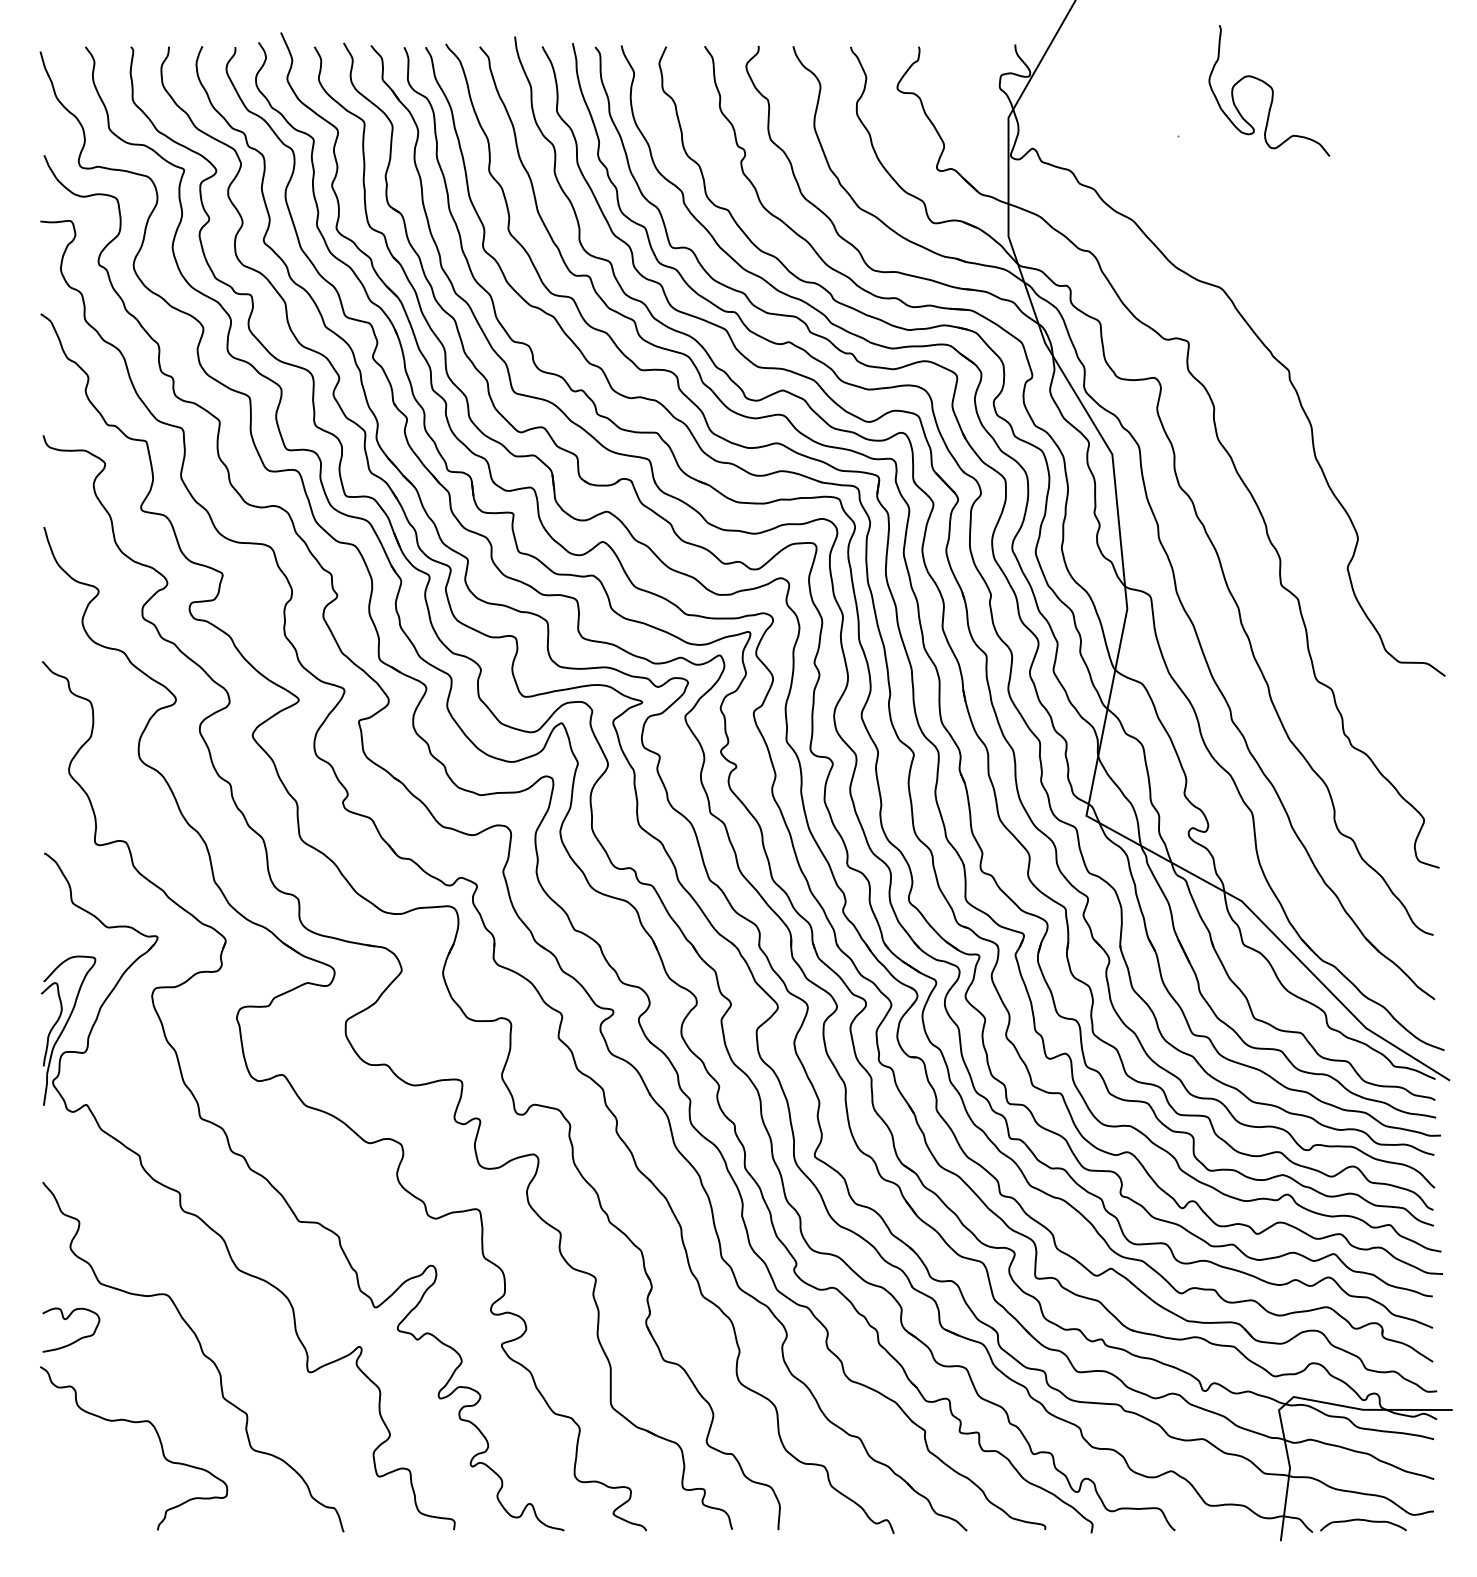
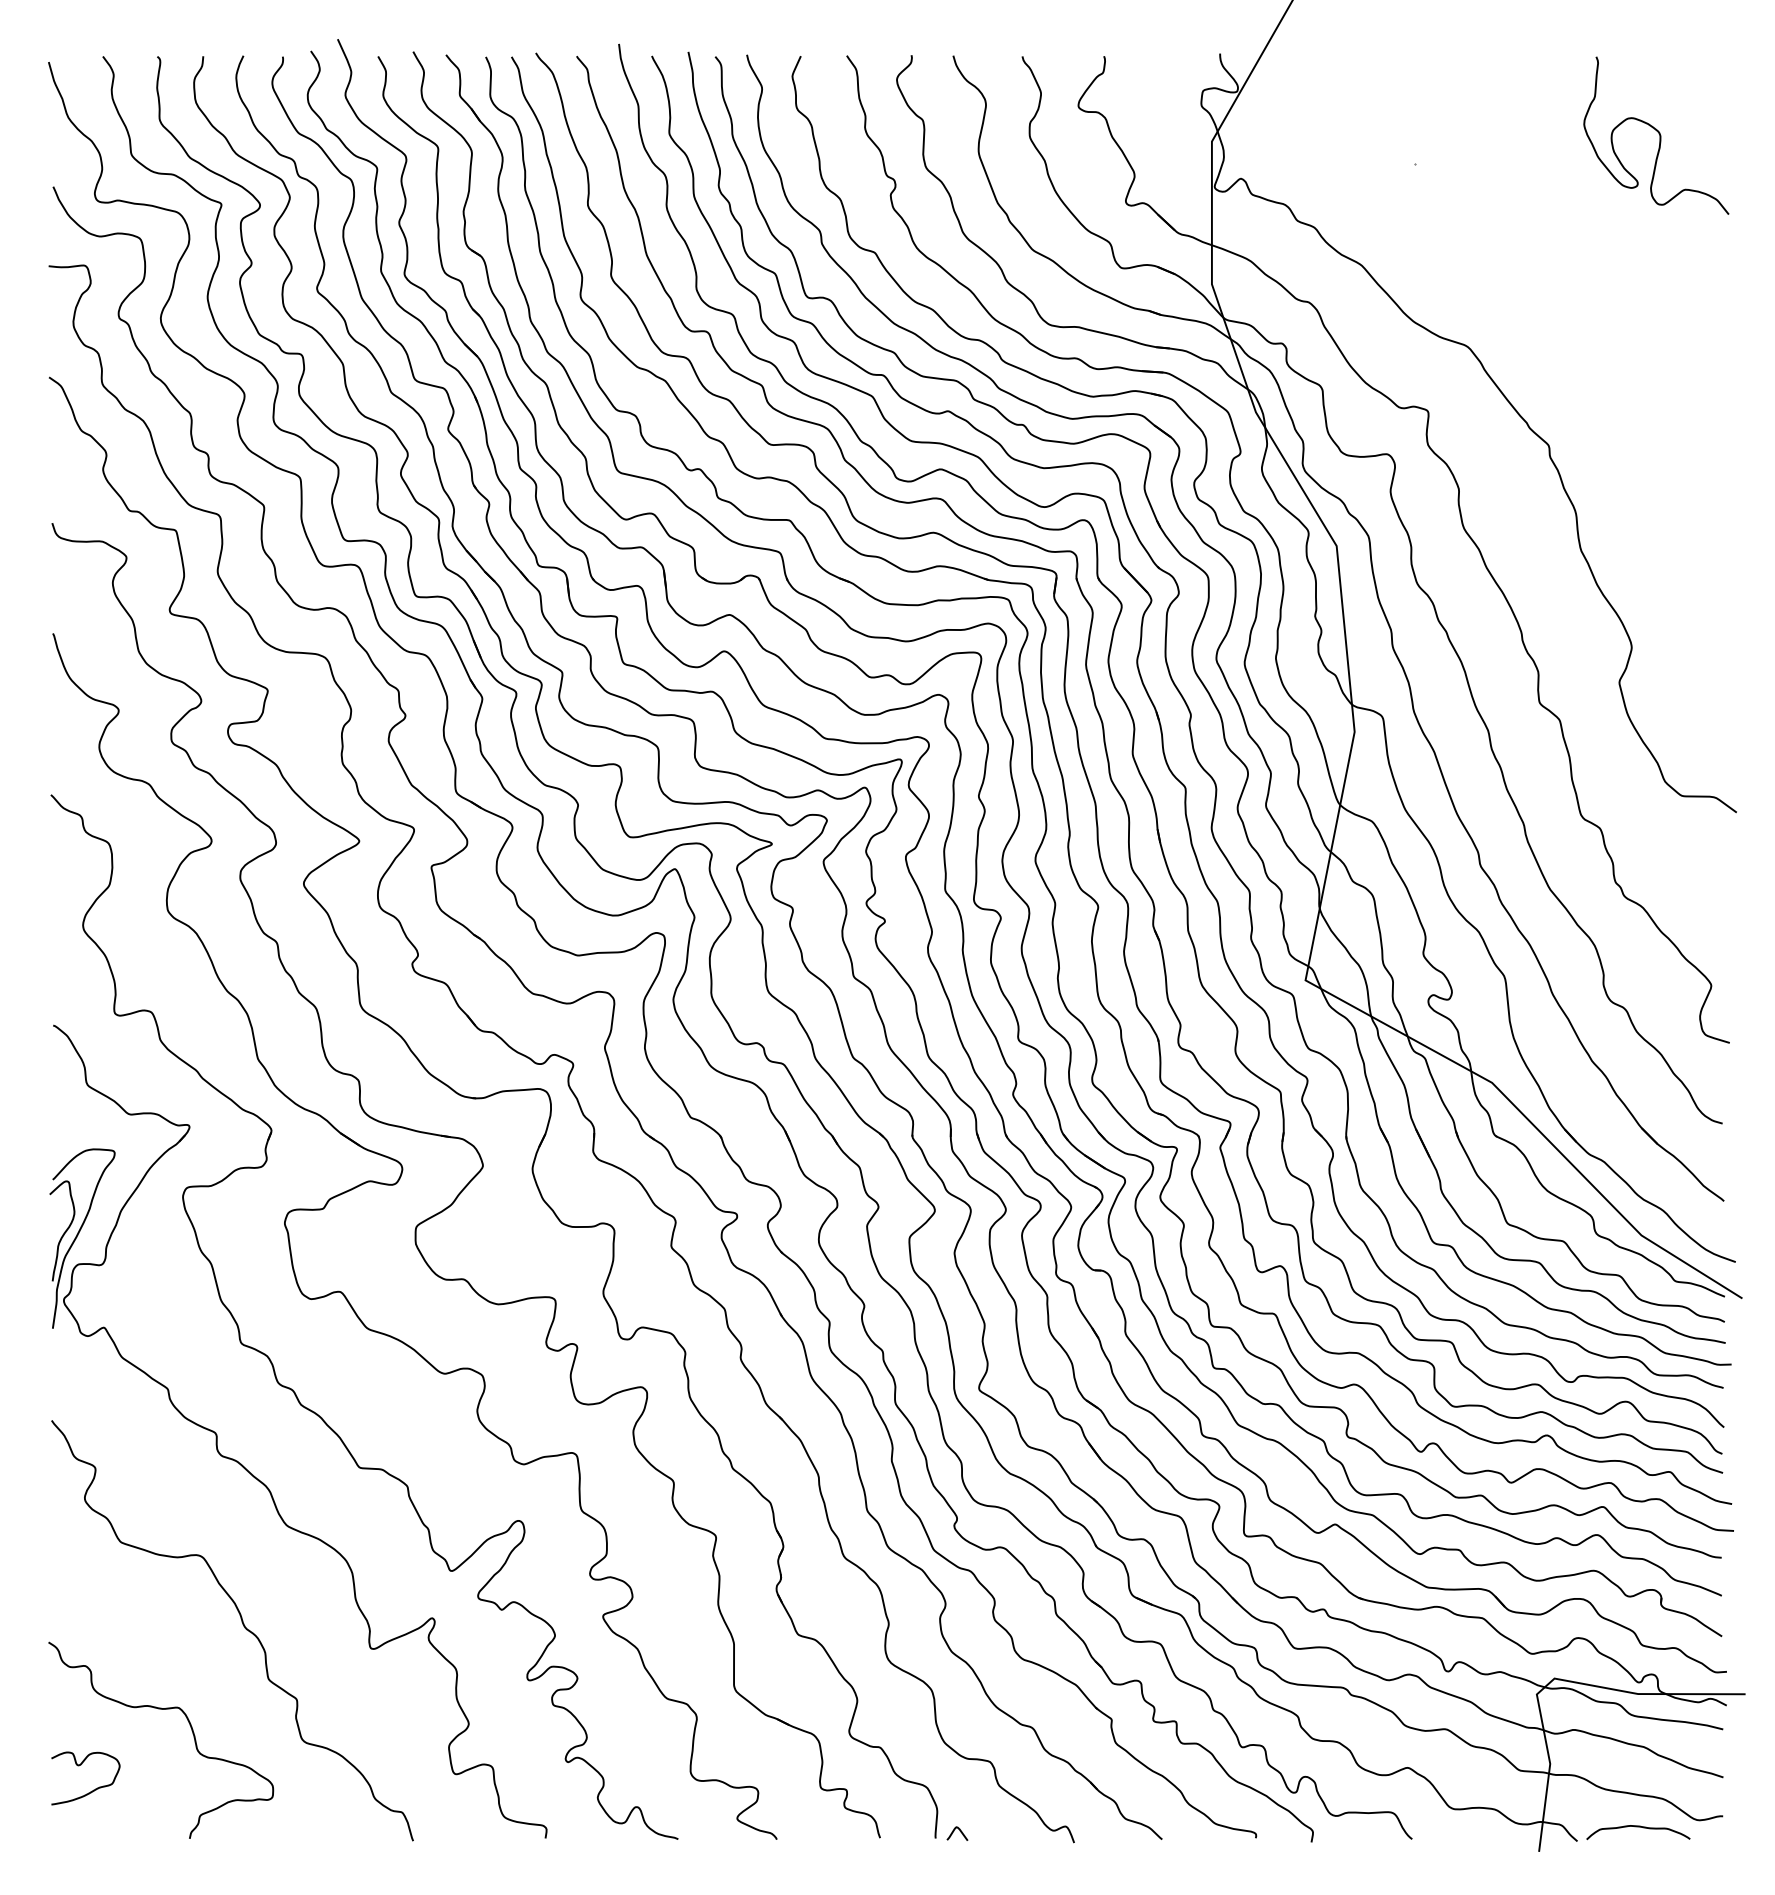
curve: (1271, 90) -> (1658, 135), moved
curve: (67, 1319) -> (81, 1765), moved
curve: (794, 1524) -> (954, 1831), added

